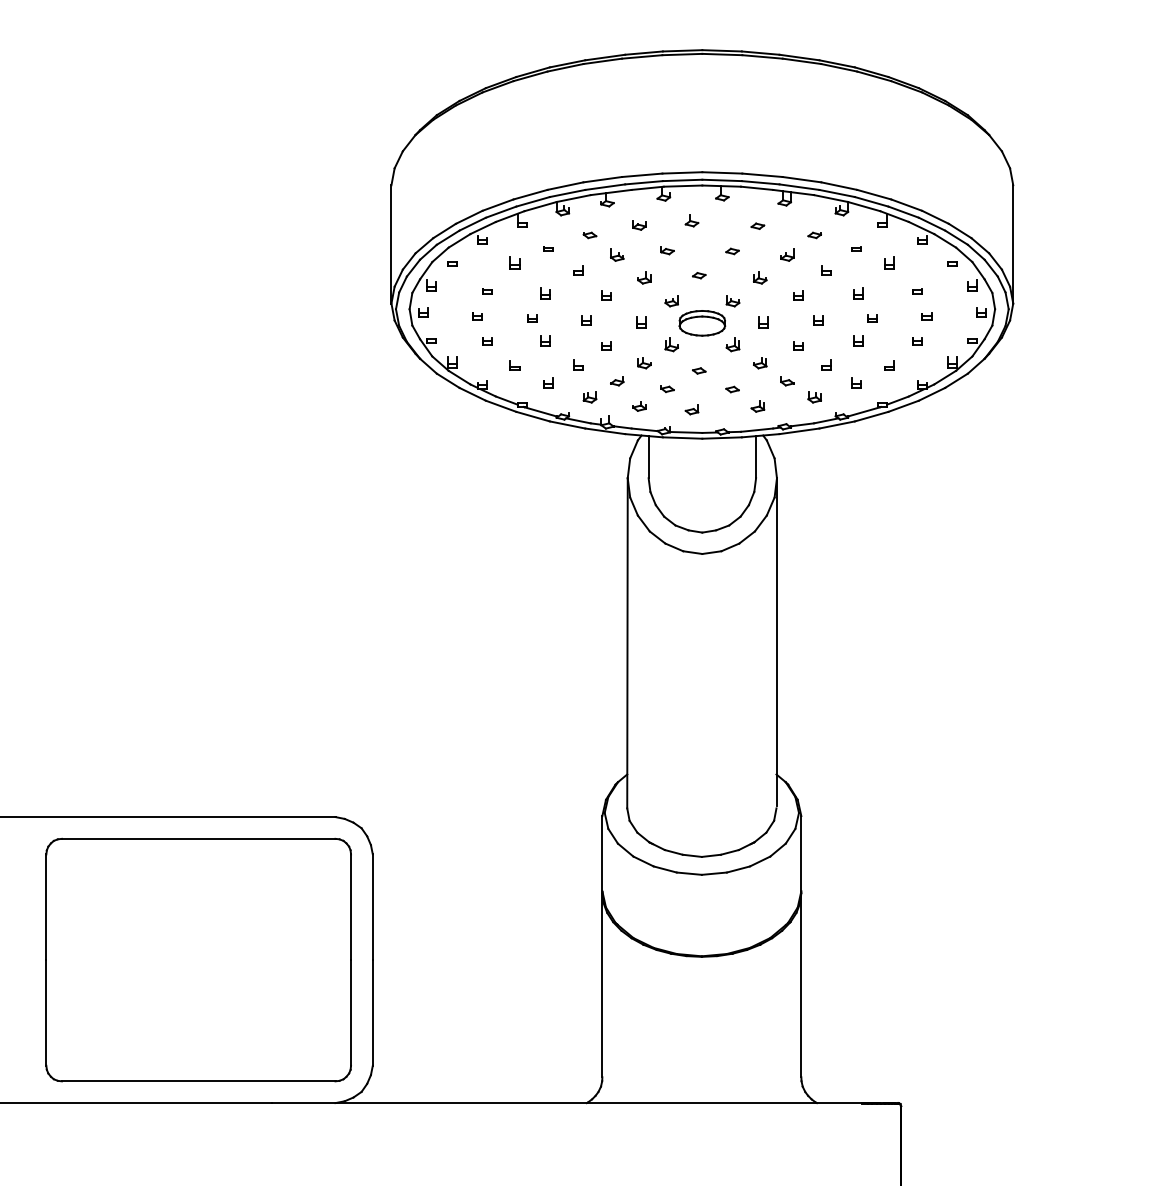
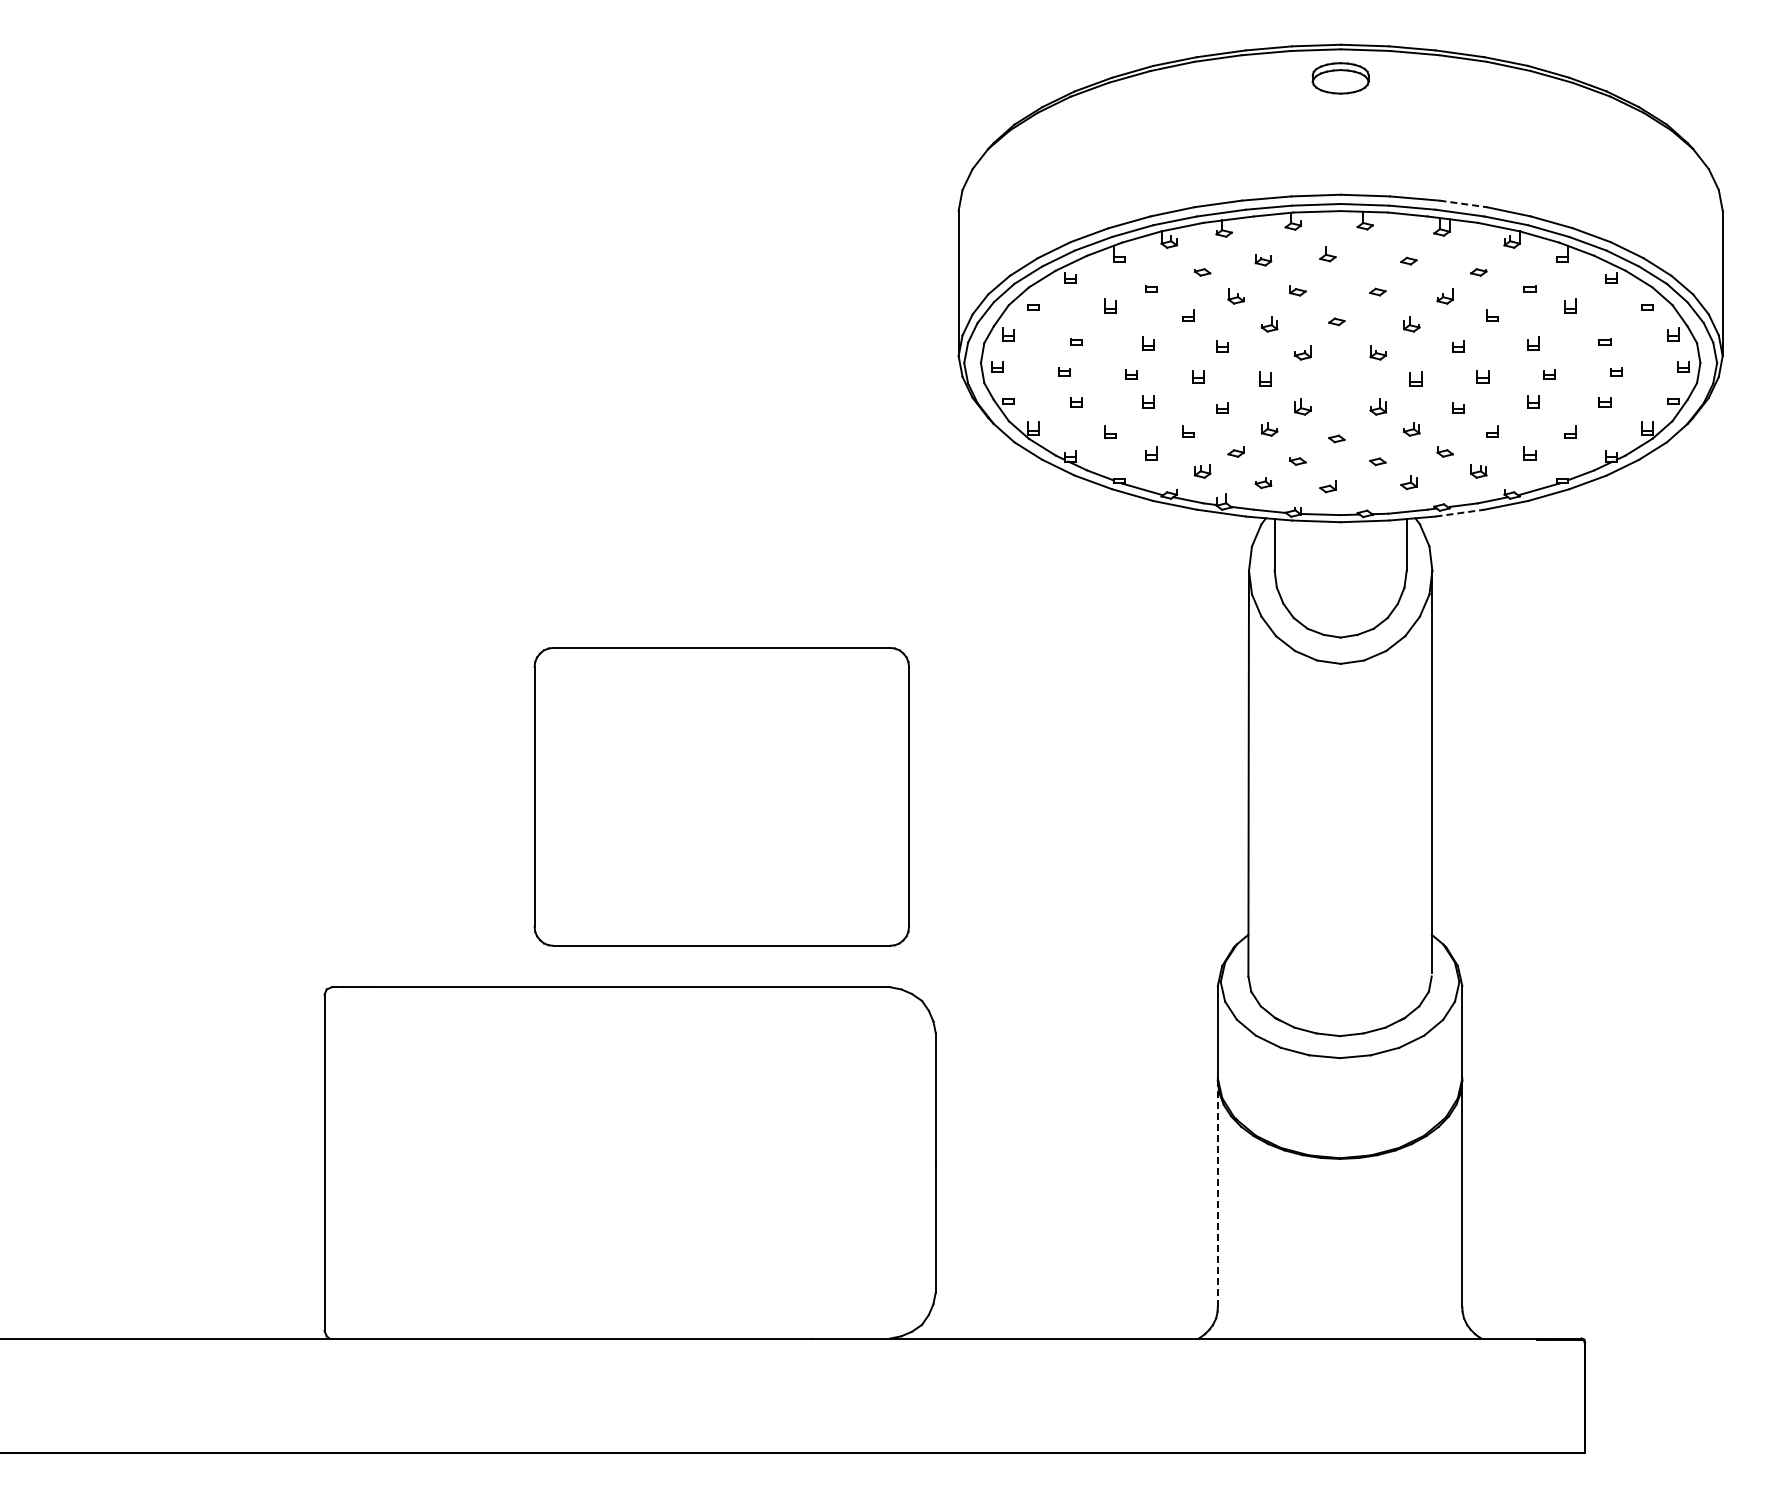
line: (802, 179) -> (1463, 203), solid -> dashed
part: (702, 323) -> (1340, 78), moved
line: (799, 431) -> (1460, 513), solid -> dashed
part: (198, 959) -> (721, 796), moved
line: (602, 985) -> (1217, 1193), solid -> dashed

